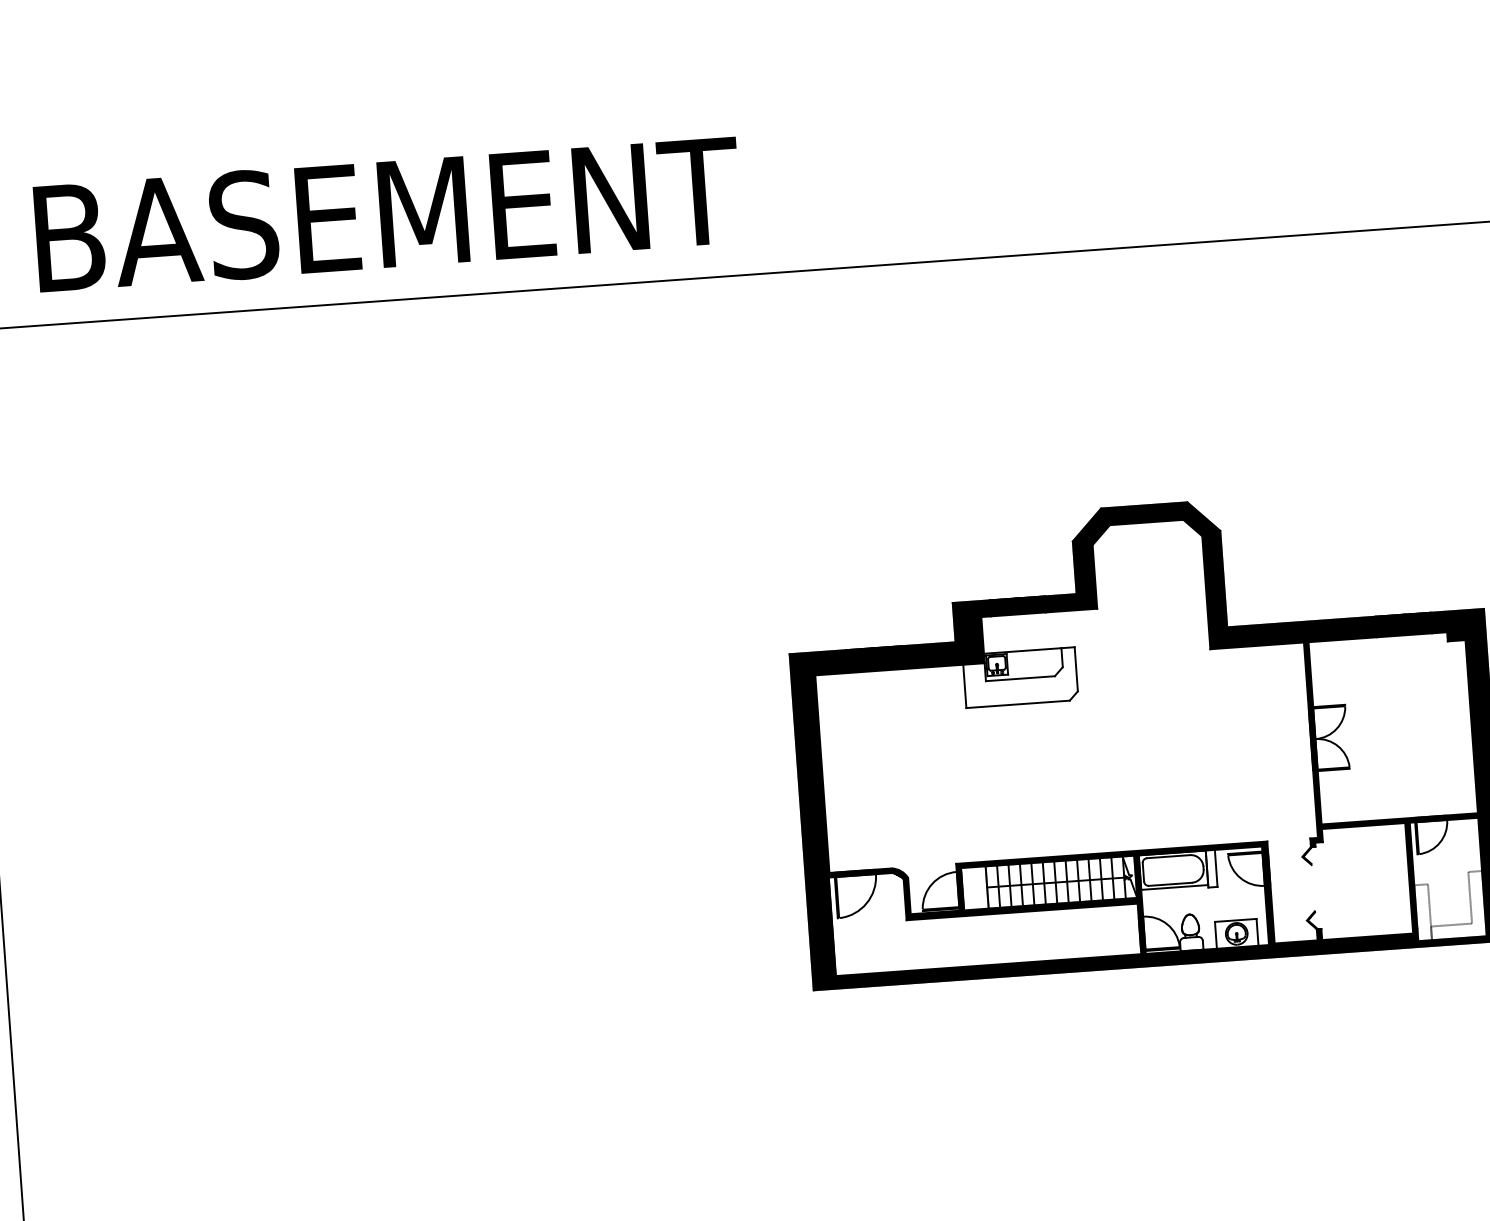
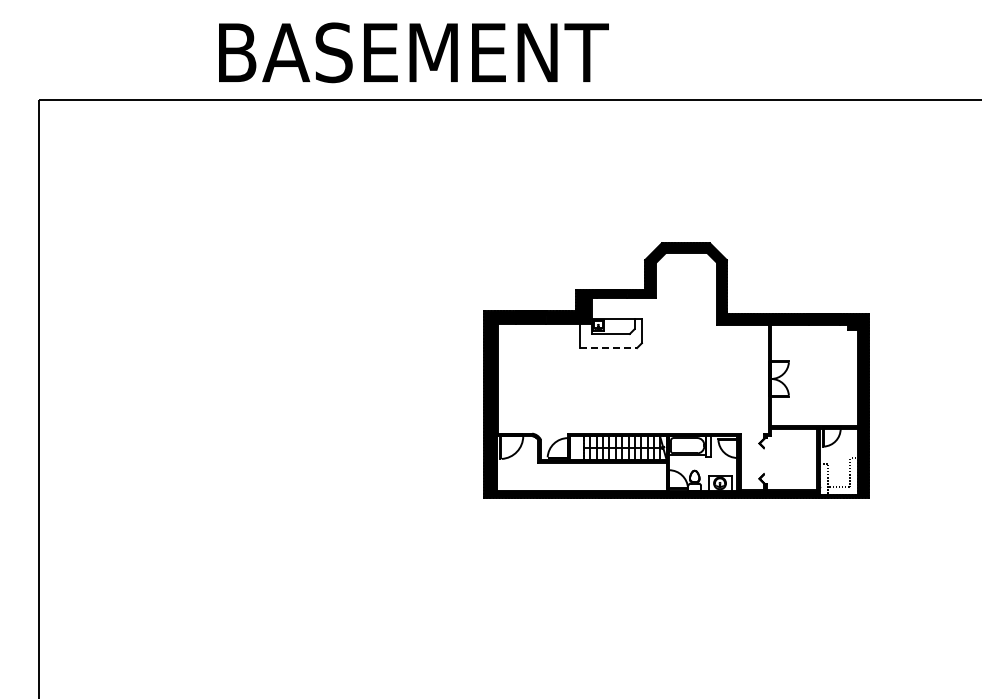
text: (387, 214) -> (413, 52), moved
line: (1018, 705) -> (608, 348), solid -> dashed

